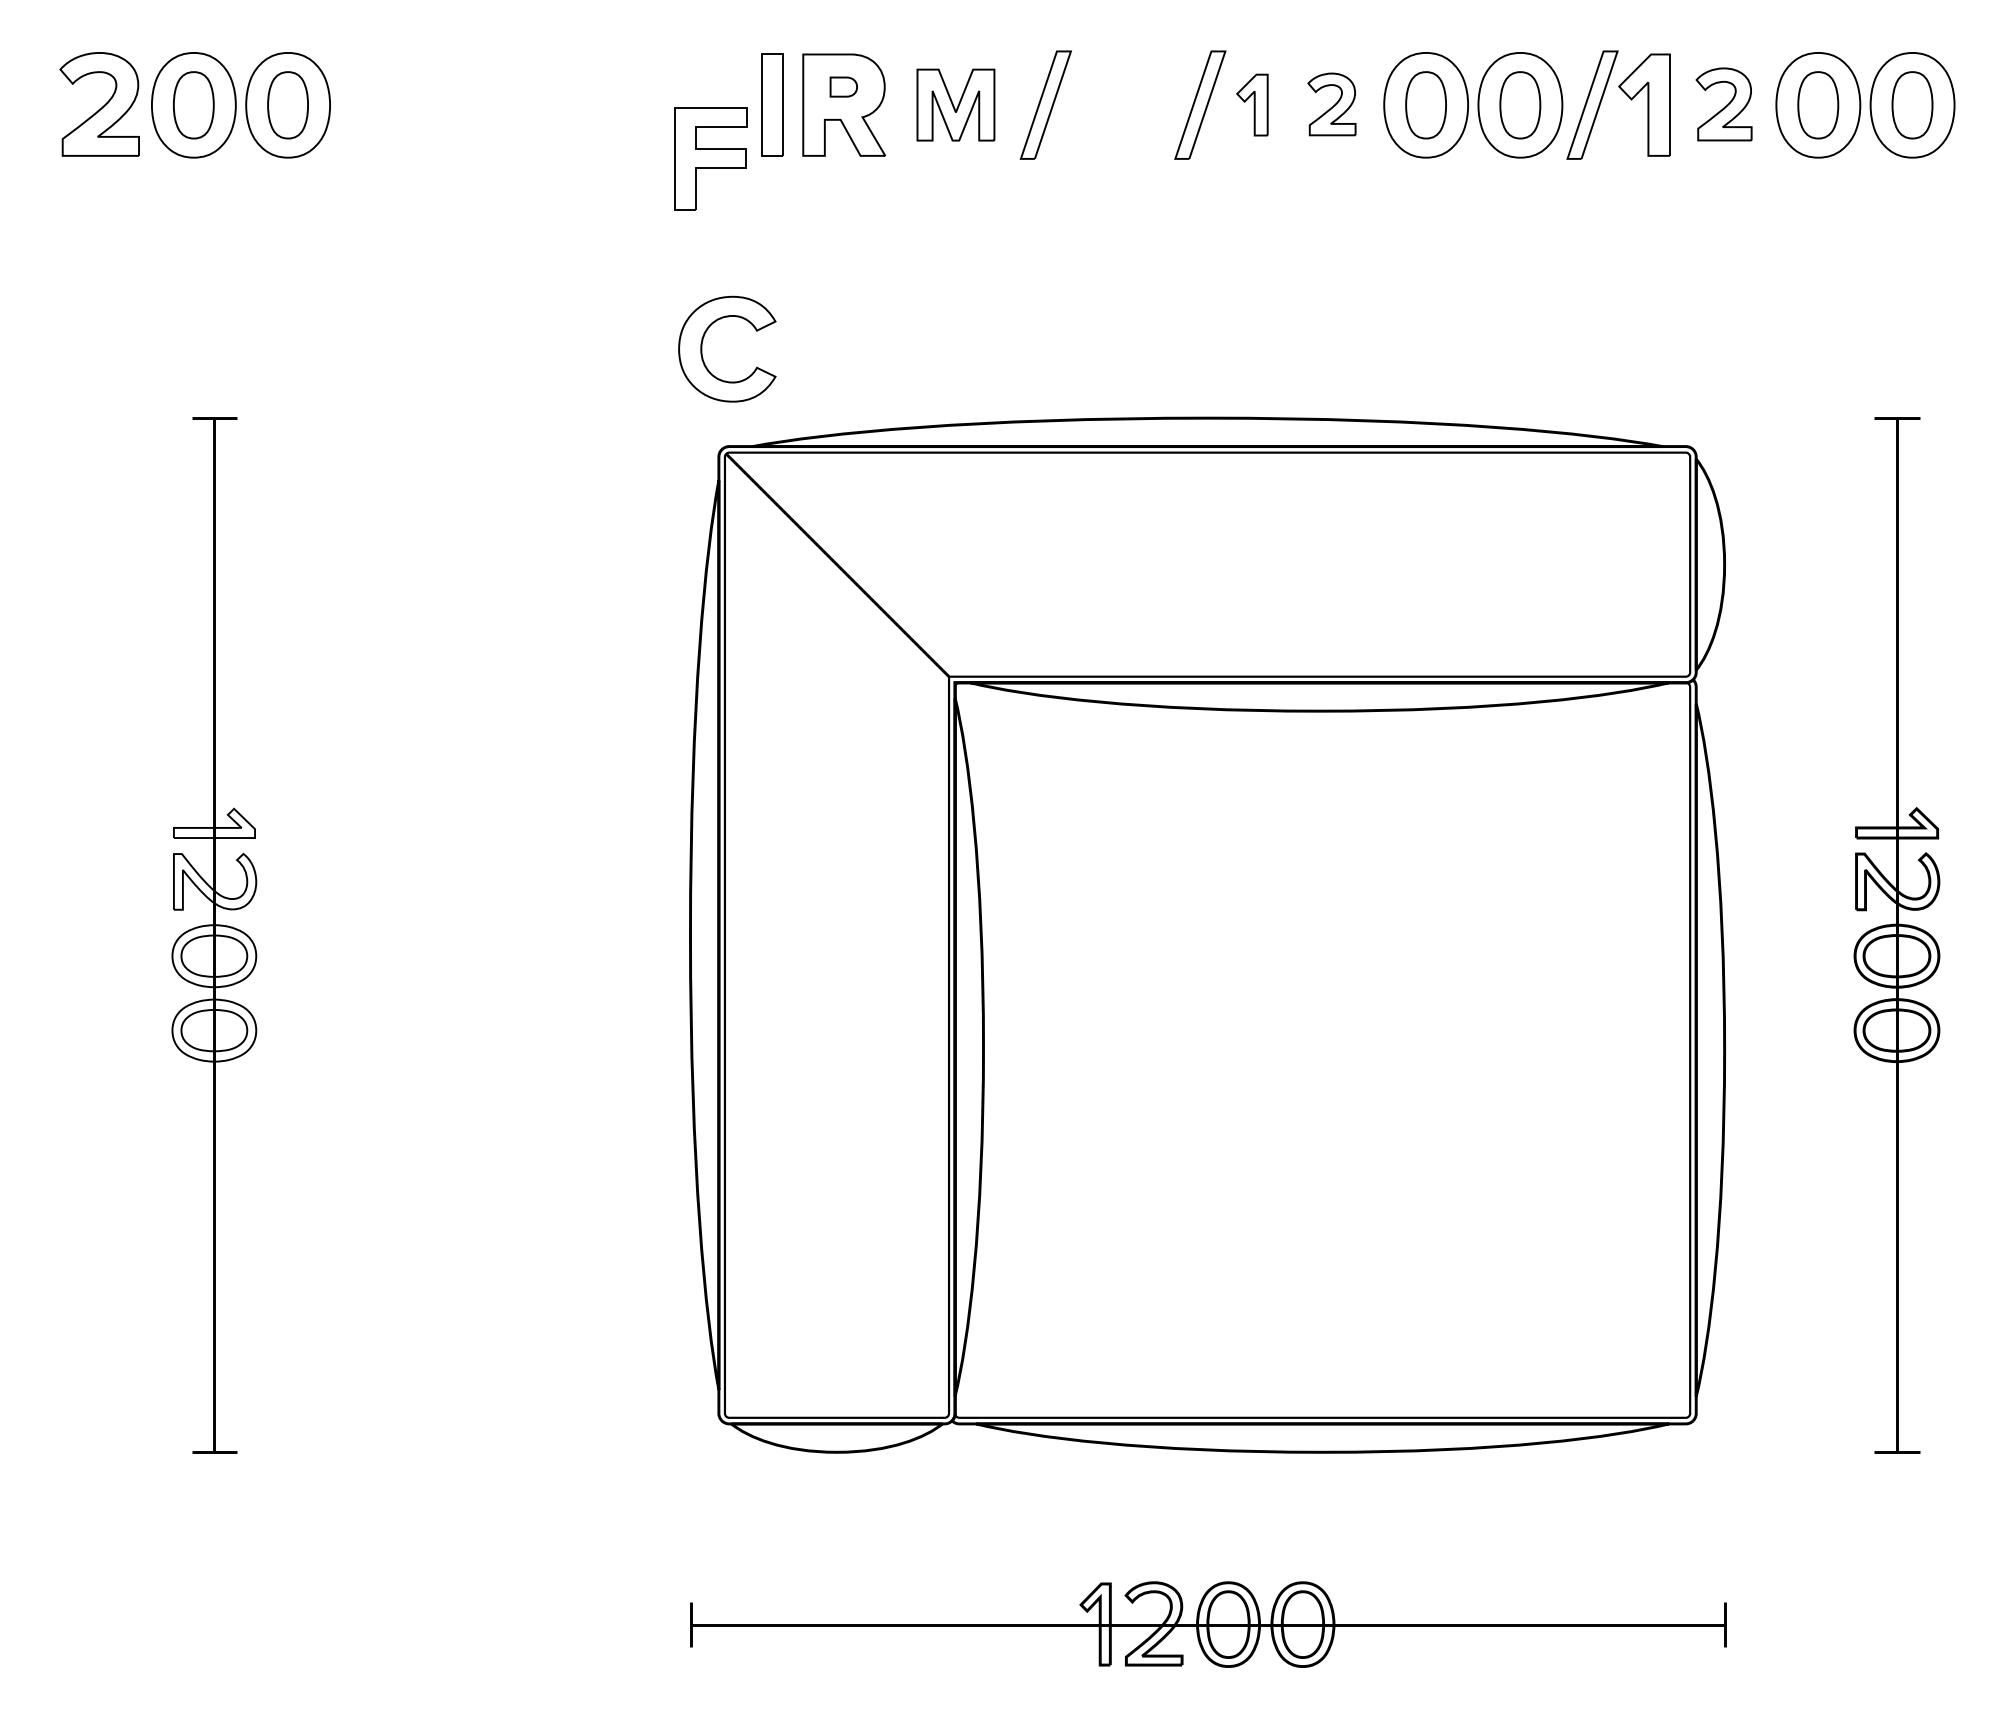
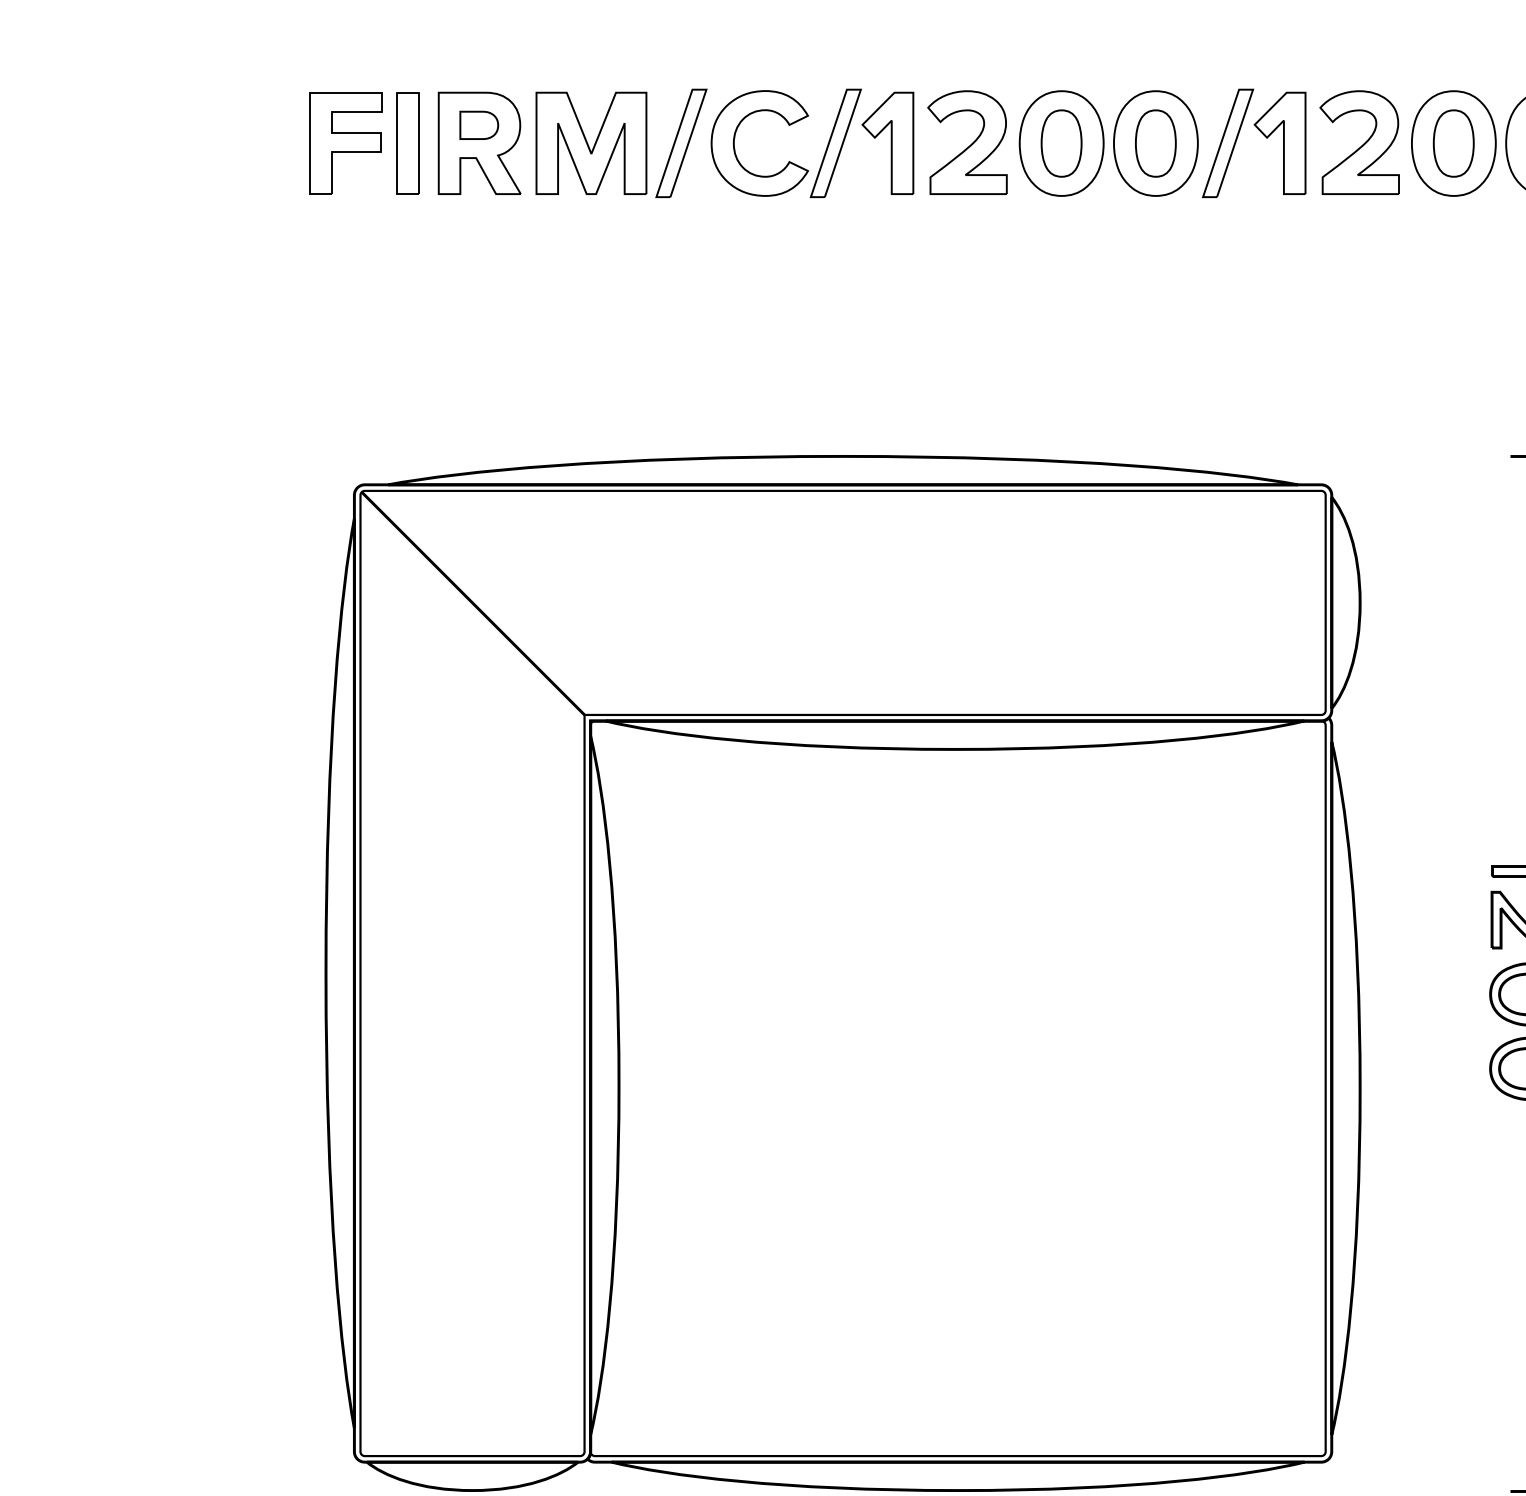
part: (843, 86) -> (479, 124), size x1.43
part: (955, 104) -> (591, 142), size x1.43
part: (1252, 104) -> (888, 142), size x1.67
part: (1331, 104) -> (967, 142), size x1.67
part: (1723, 104) -> (1359, 142), size x1.43
part: (710, 158) -> (346, 142), moved
part: (702, 348) -> (735, 142), moved

